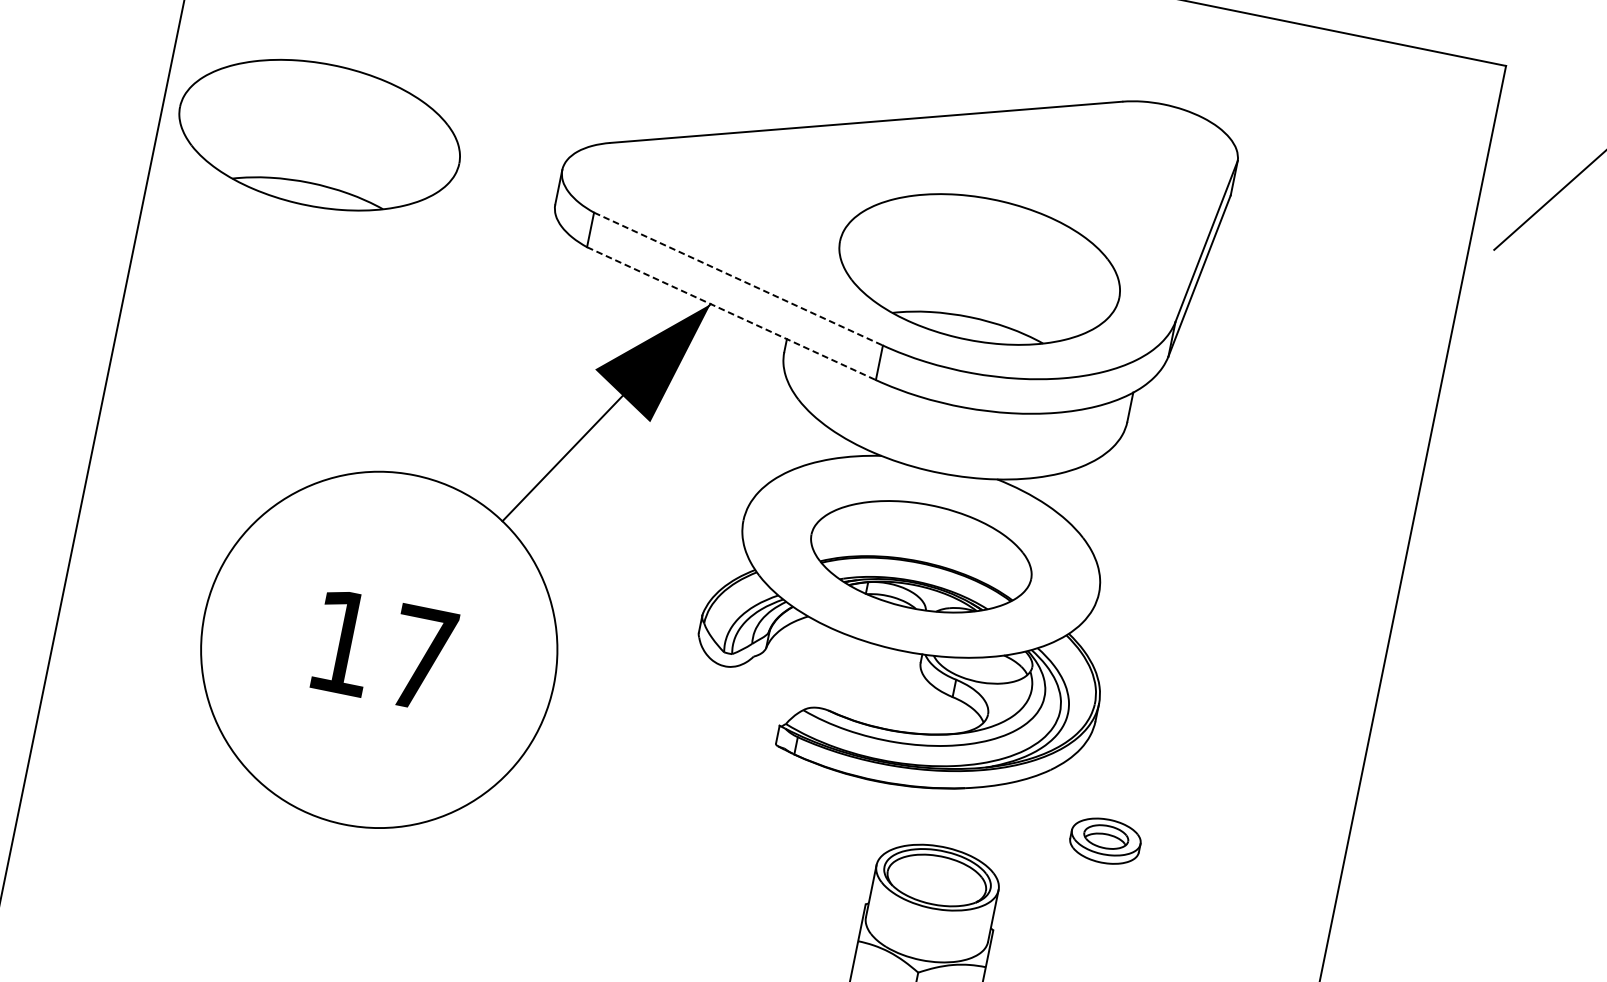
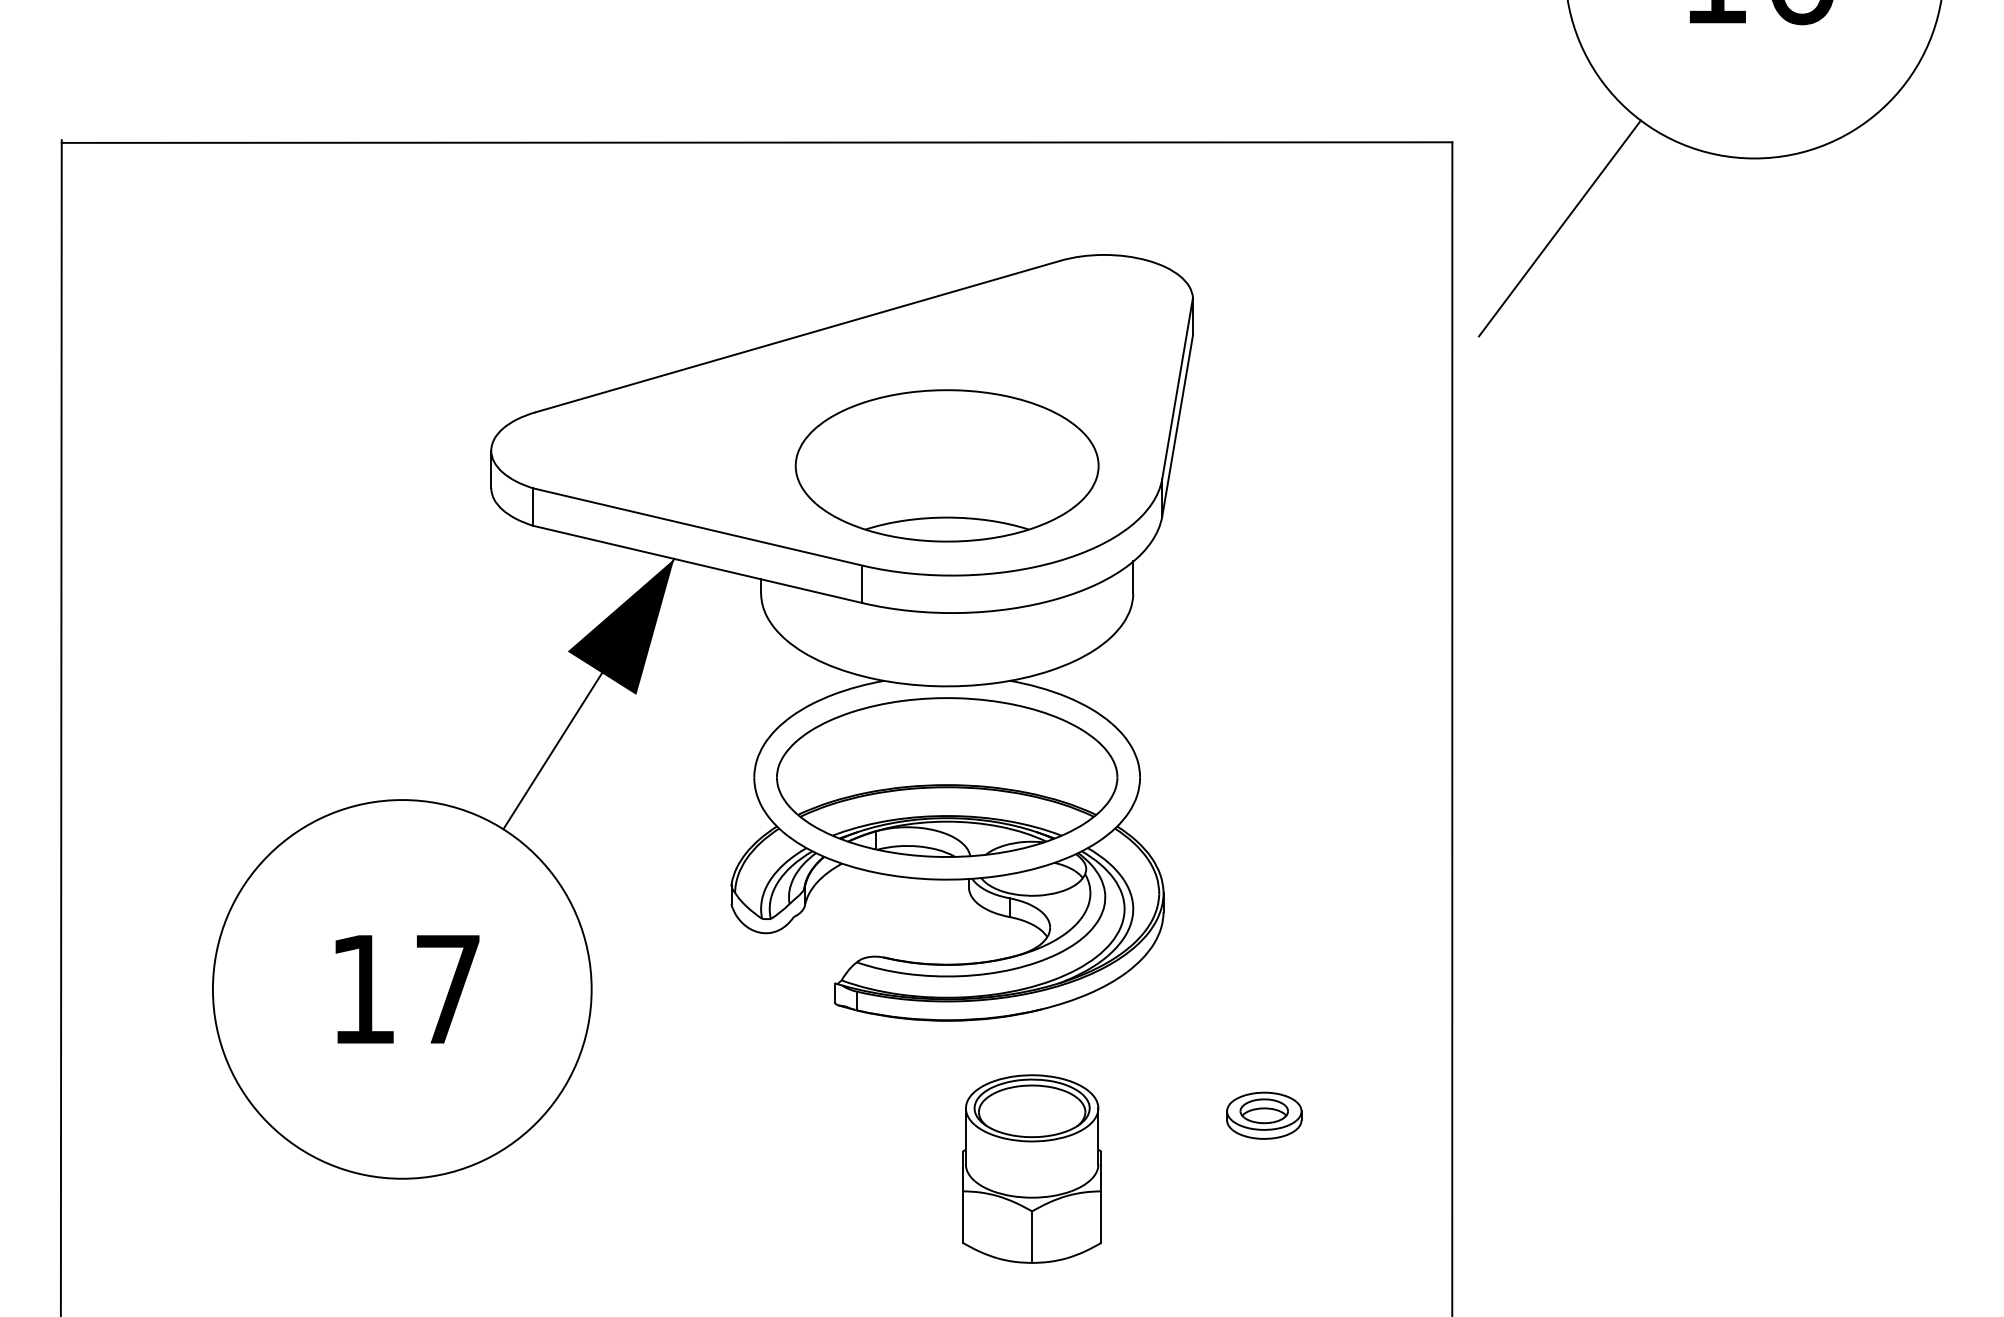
part: (319, 134) -> (230, 465), removed
line: (738, 279) -> (697, 527), dashed -> solid
line: (731, 313) -> (697, 564), dashed -> solid
part: (921, 556) -> (947, 777), size x1.43
part: (1105, 840) -> (1264, 1115), moved

